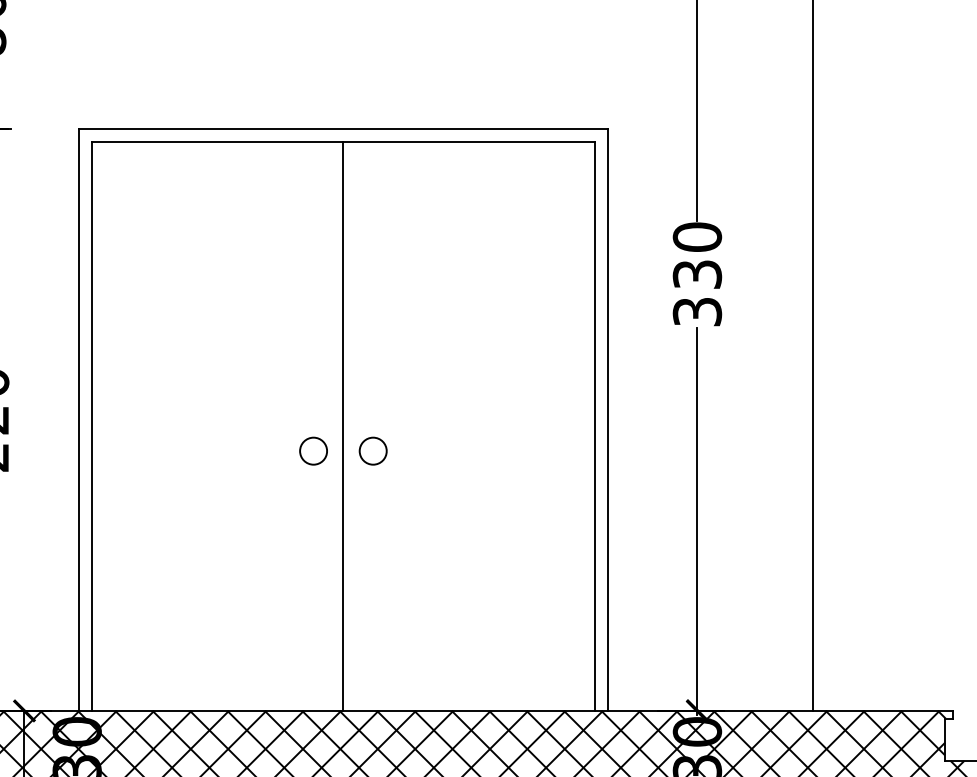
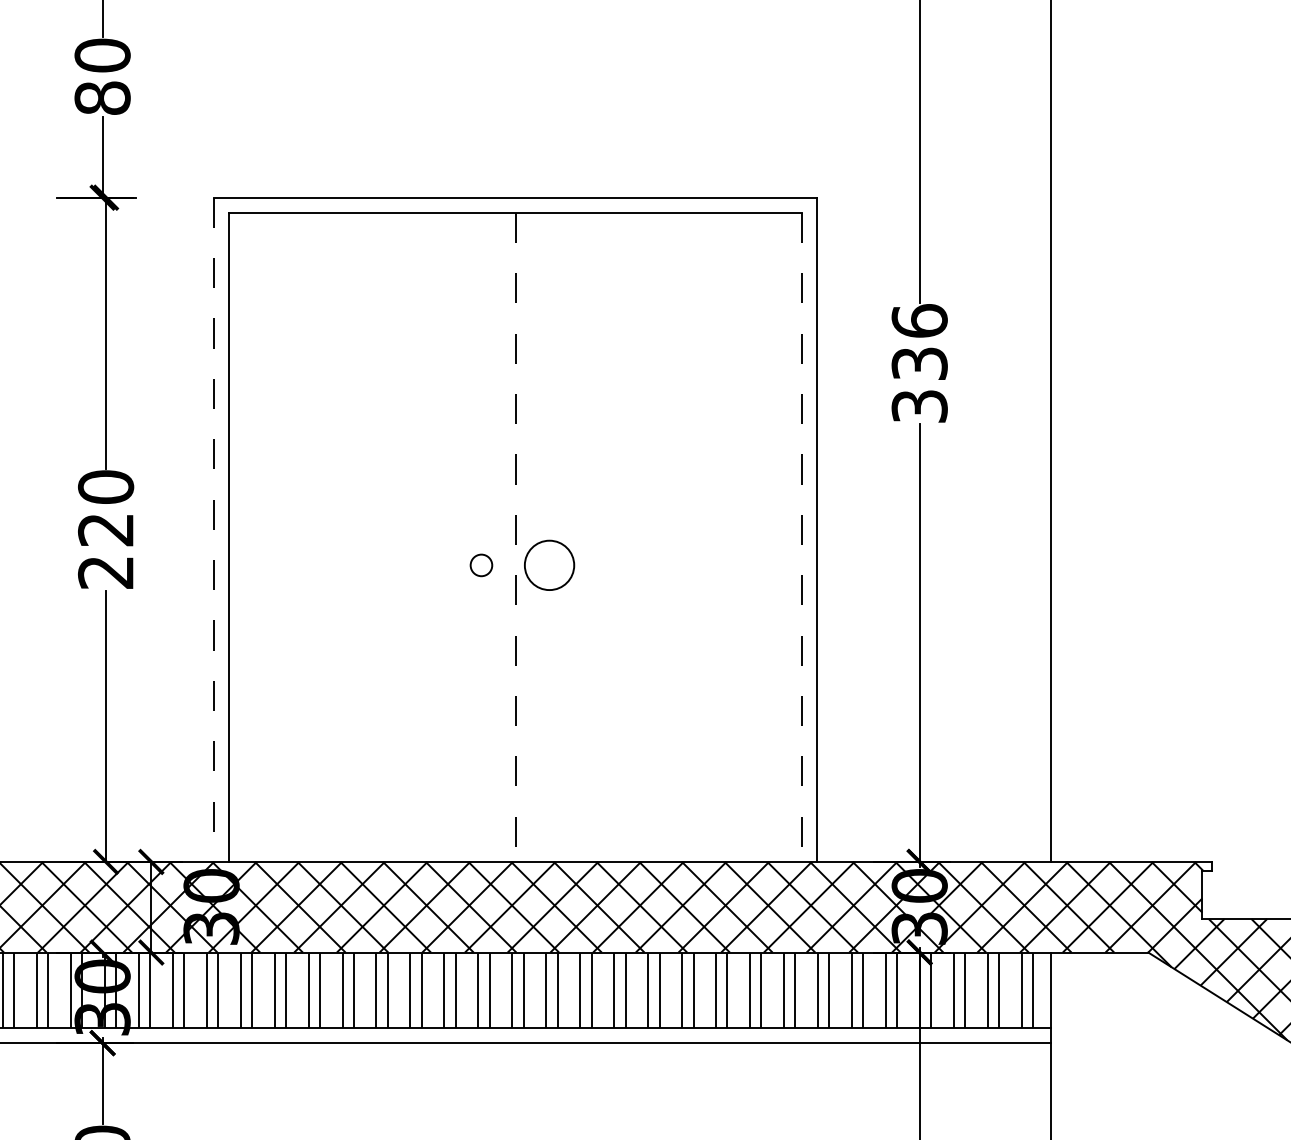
text: (697, 236) -> (919, 320), 330 -> 336
line: (78, 420) -> (213, 530), solid -> dashed
line: (343, 426) -> (515, 537), solid -> dashed
line: (594, 426) -> (802, 537), solid -> dashed
circle: (373, 450) -> (549, 564), size x1.6
circle: (313, 451) -> (481, 565), size x0.7

